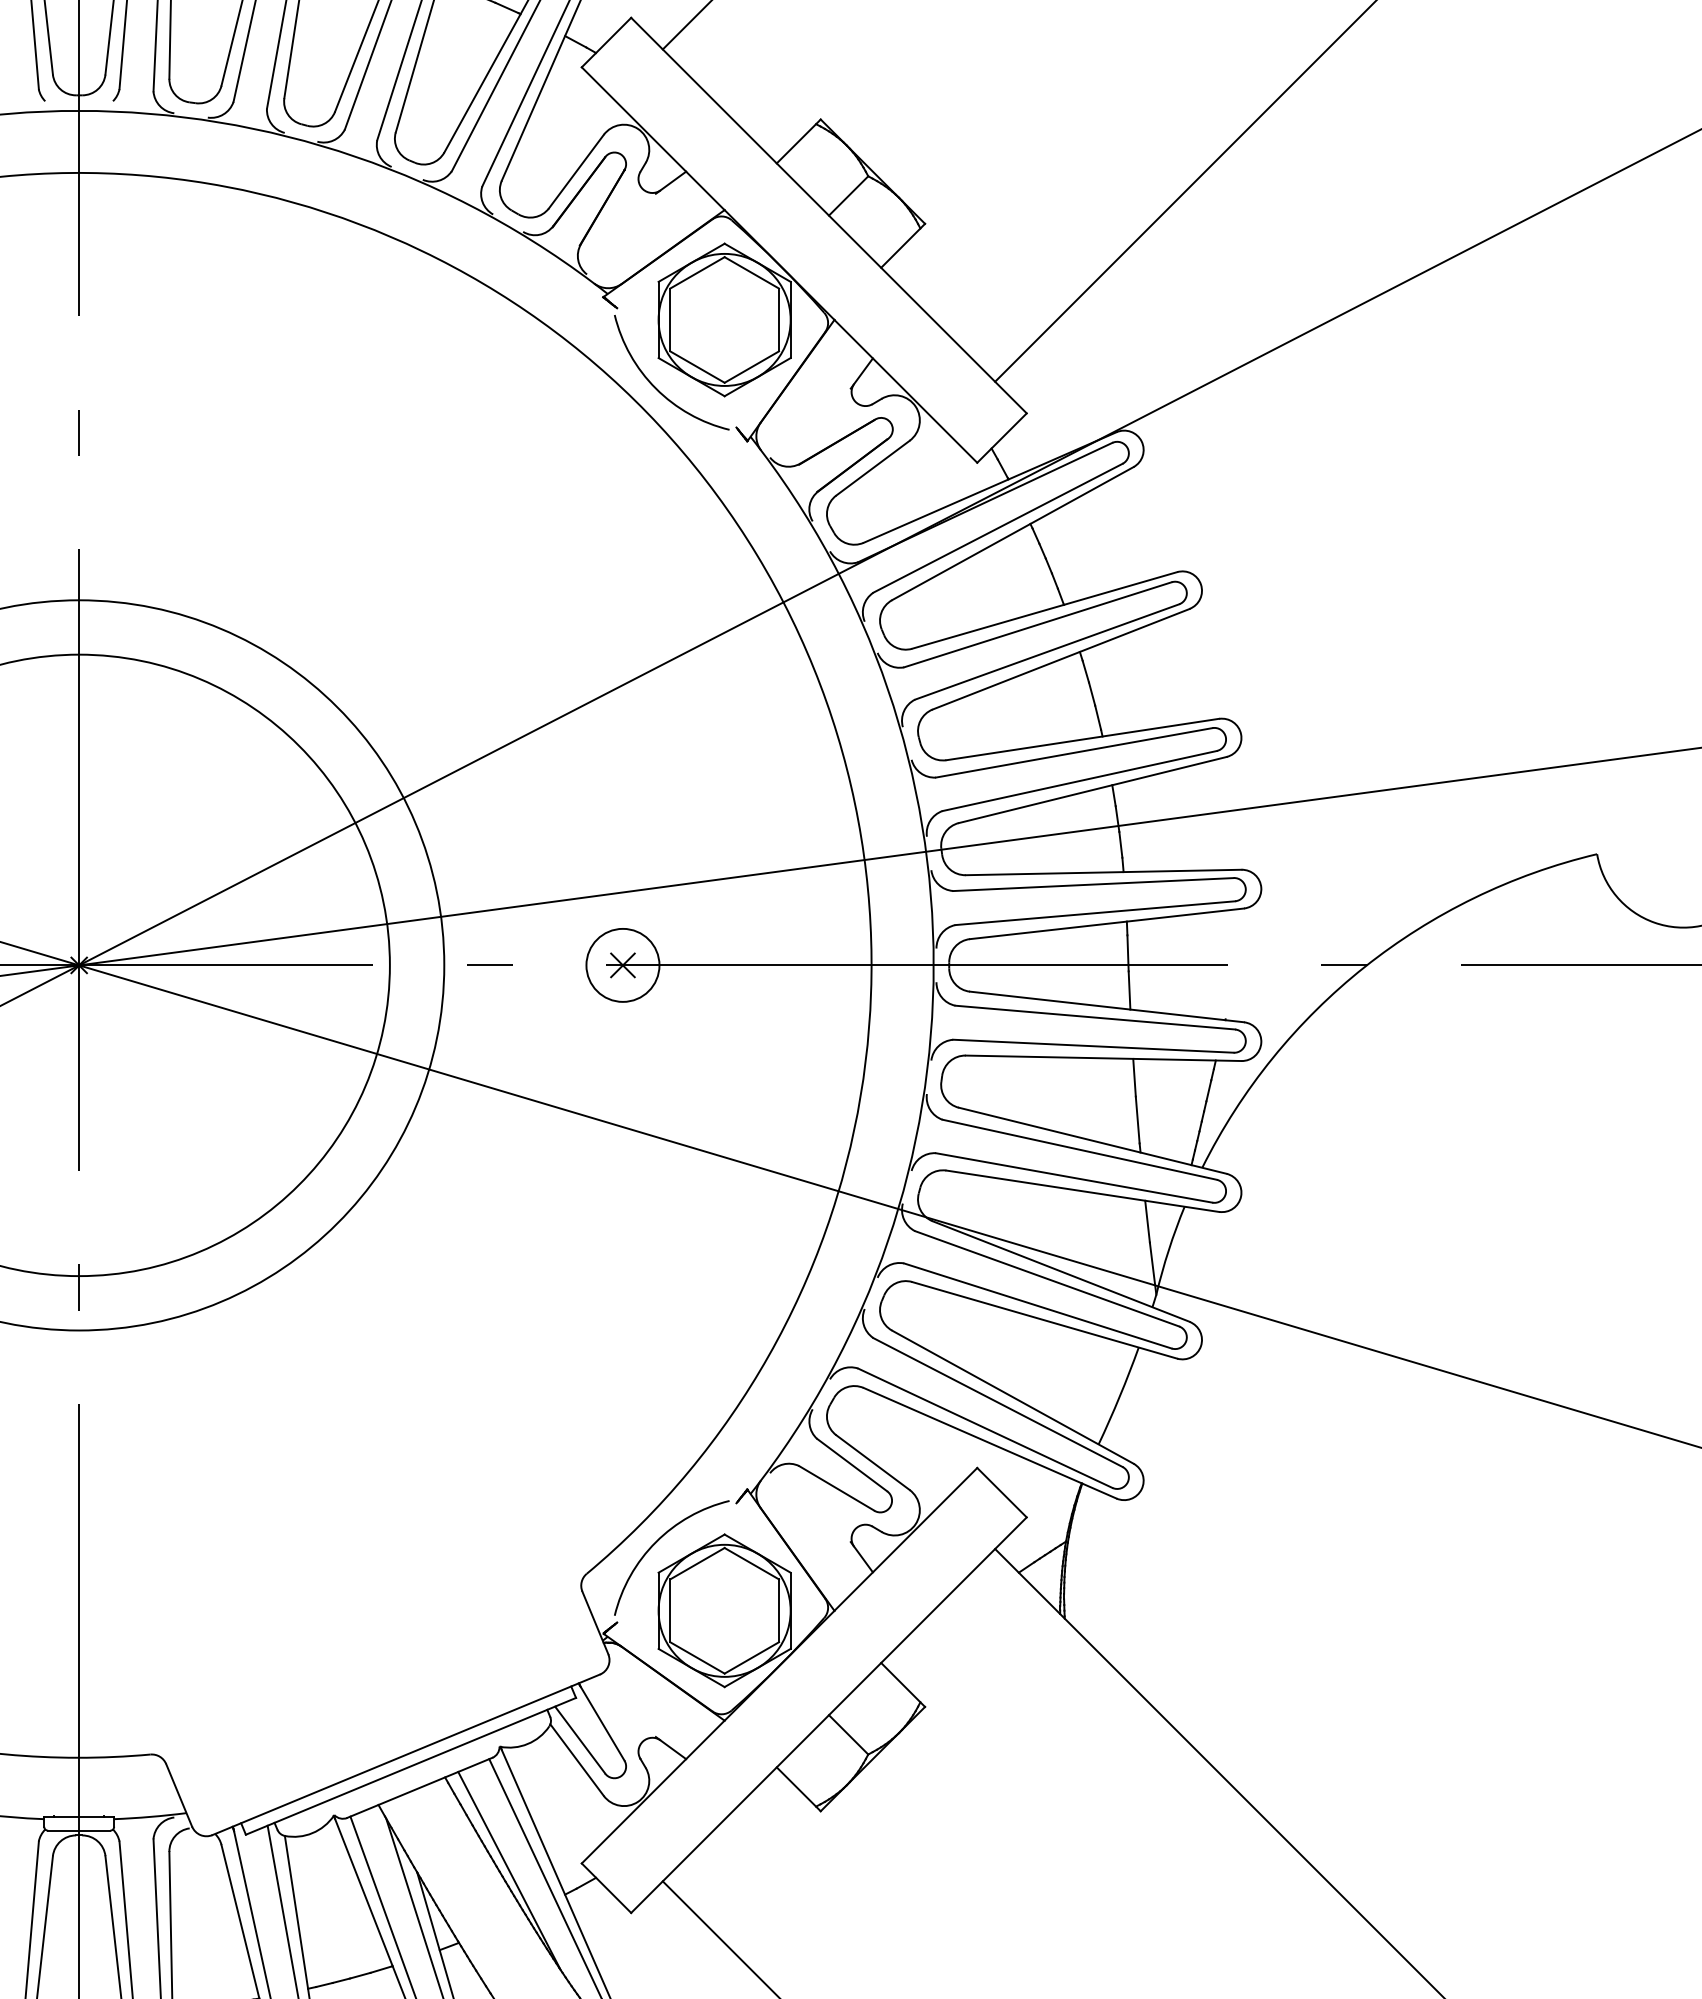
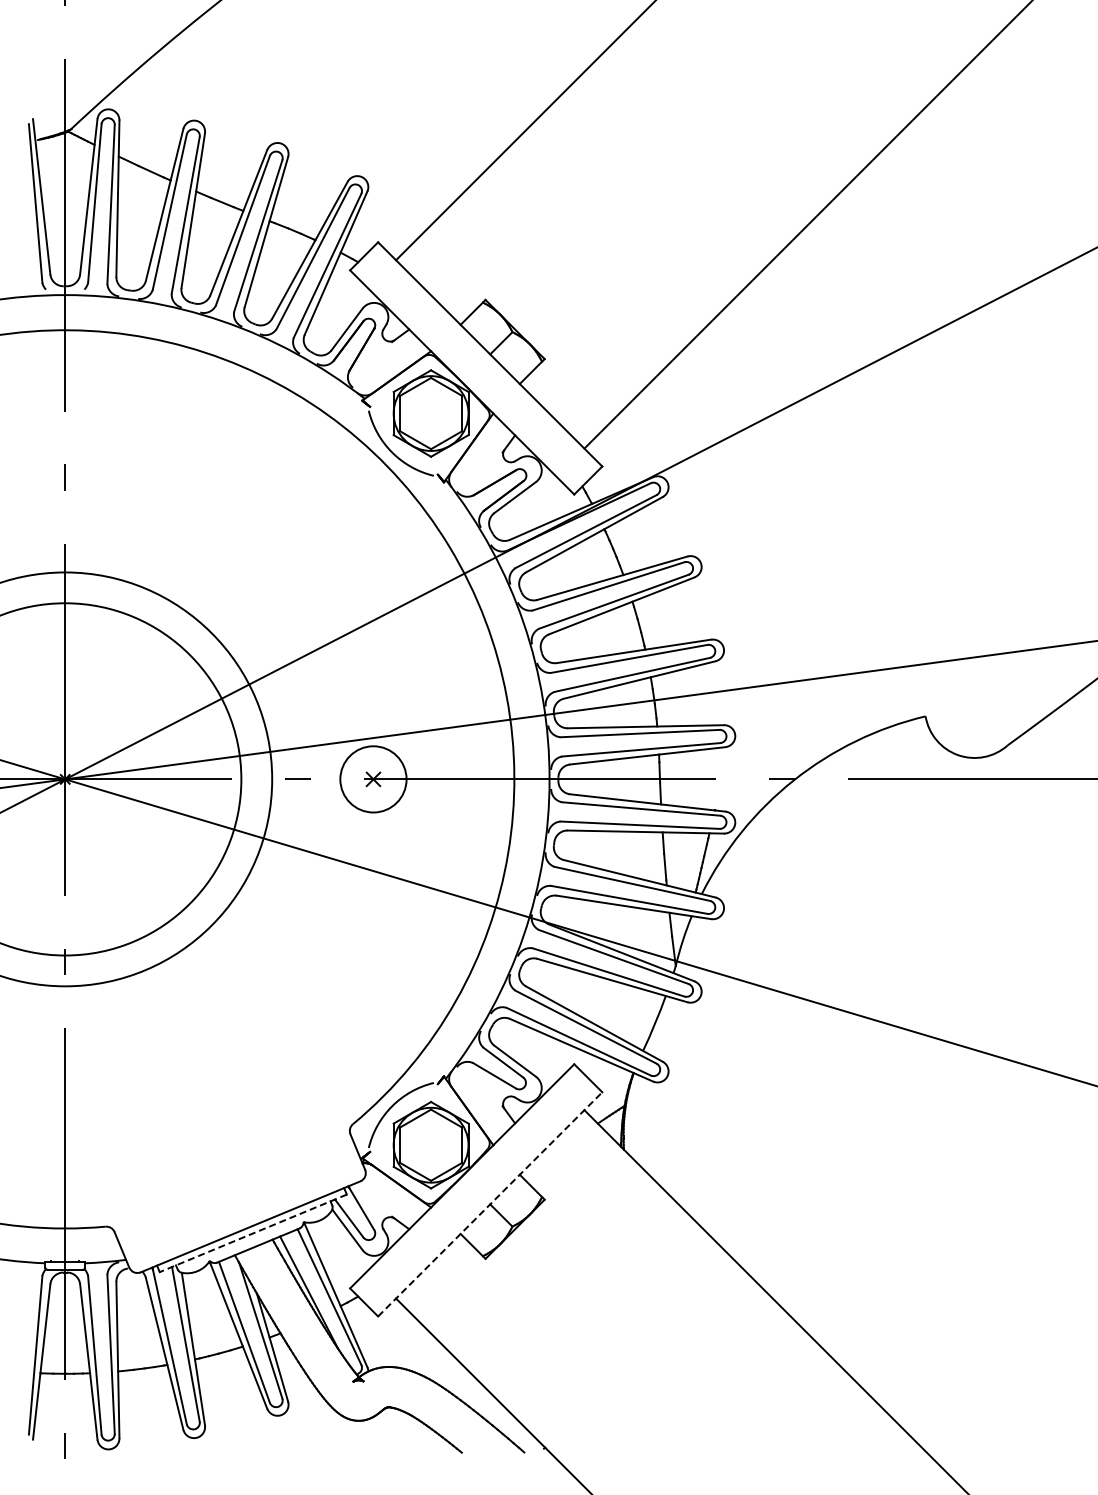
circle: (623, 965) -> (373, 779), size x1.6
line: (829, 1715) -> (490, 1204), solid -> dashed
line: (409, 1766) -> (252, 1233), solid -> dashed

